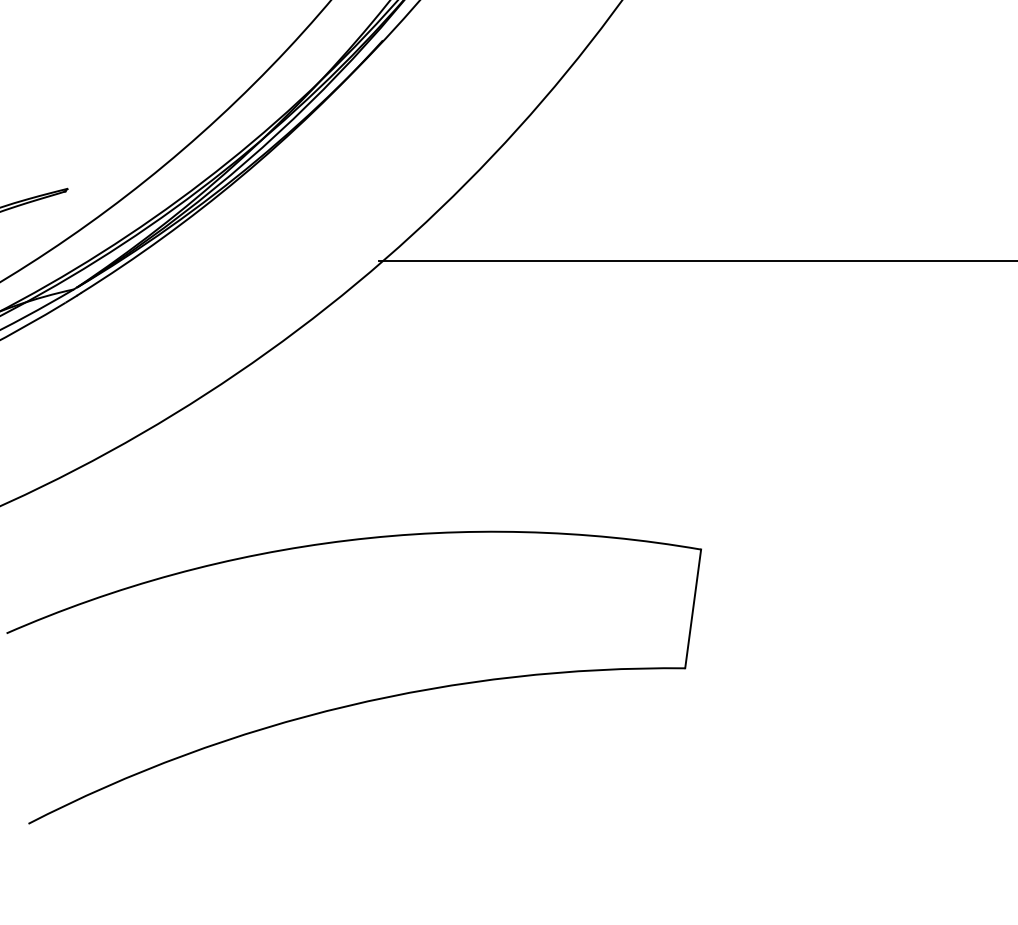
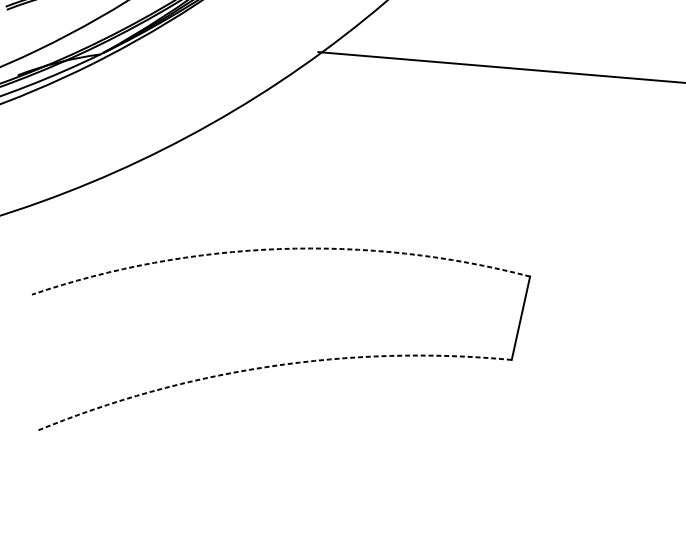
arc: (347, 540) -> (279, 249), solid -> dashed
arc: (347, 706) -> (269, 366), solid -> dashed

